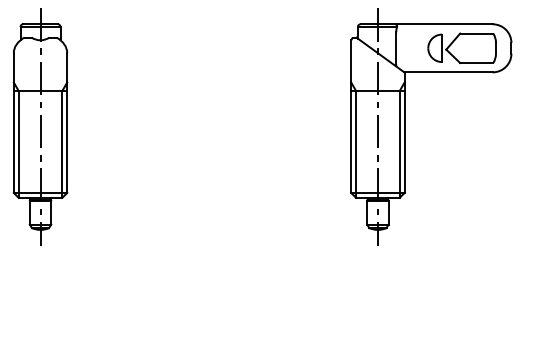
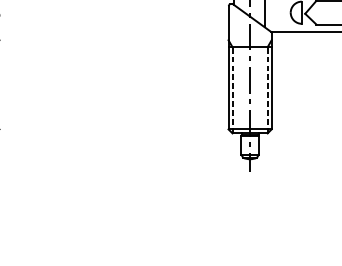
line: (356, 143) -> (232, 89), solid -> dashed
line: (399, 143) -> (267, 89), solid -> dashed

